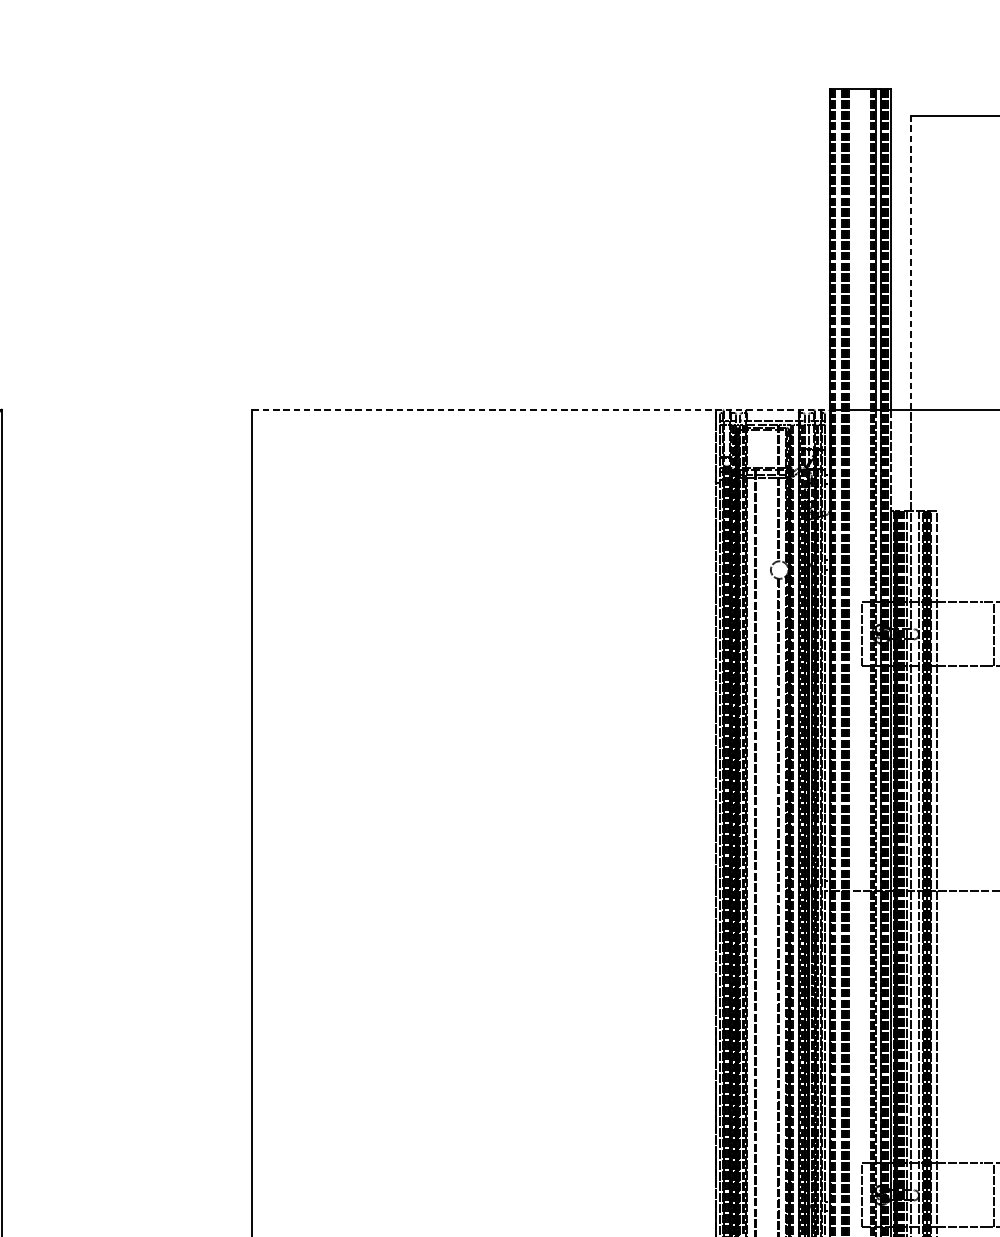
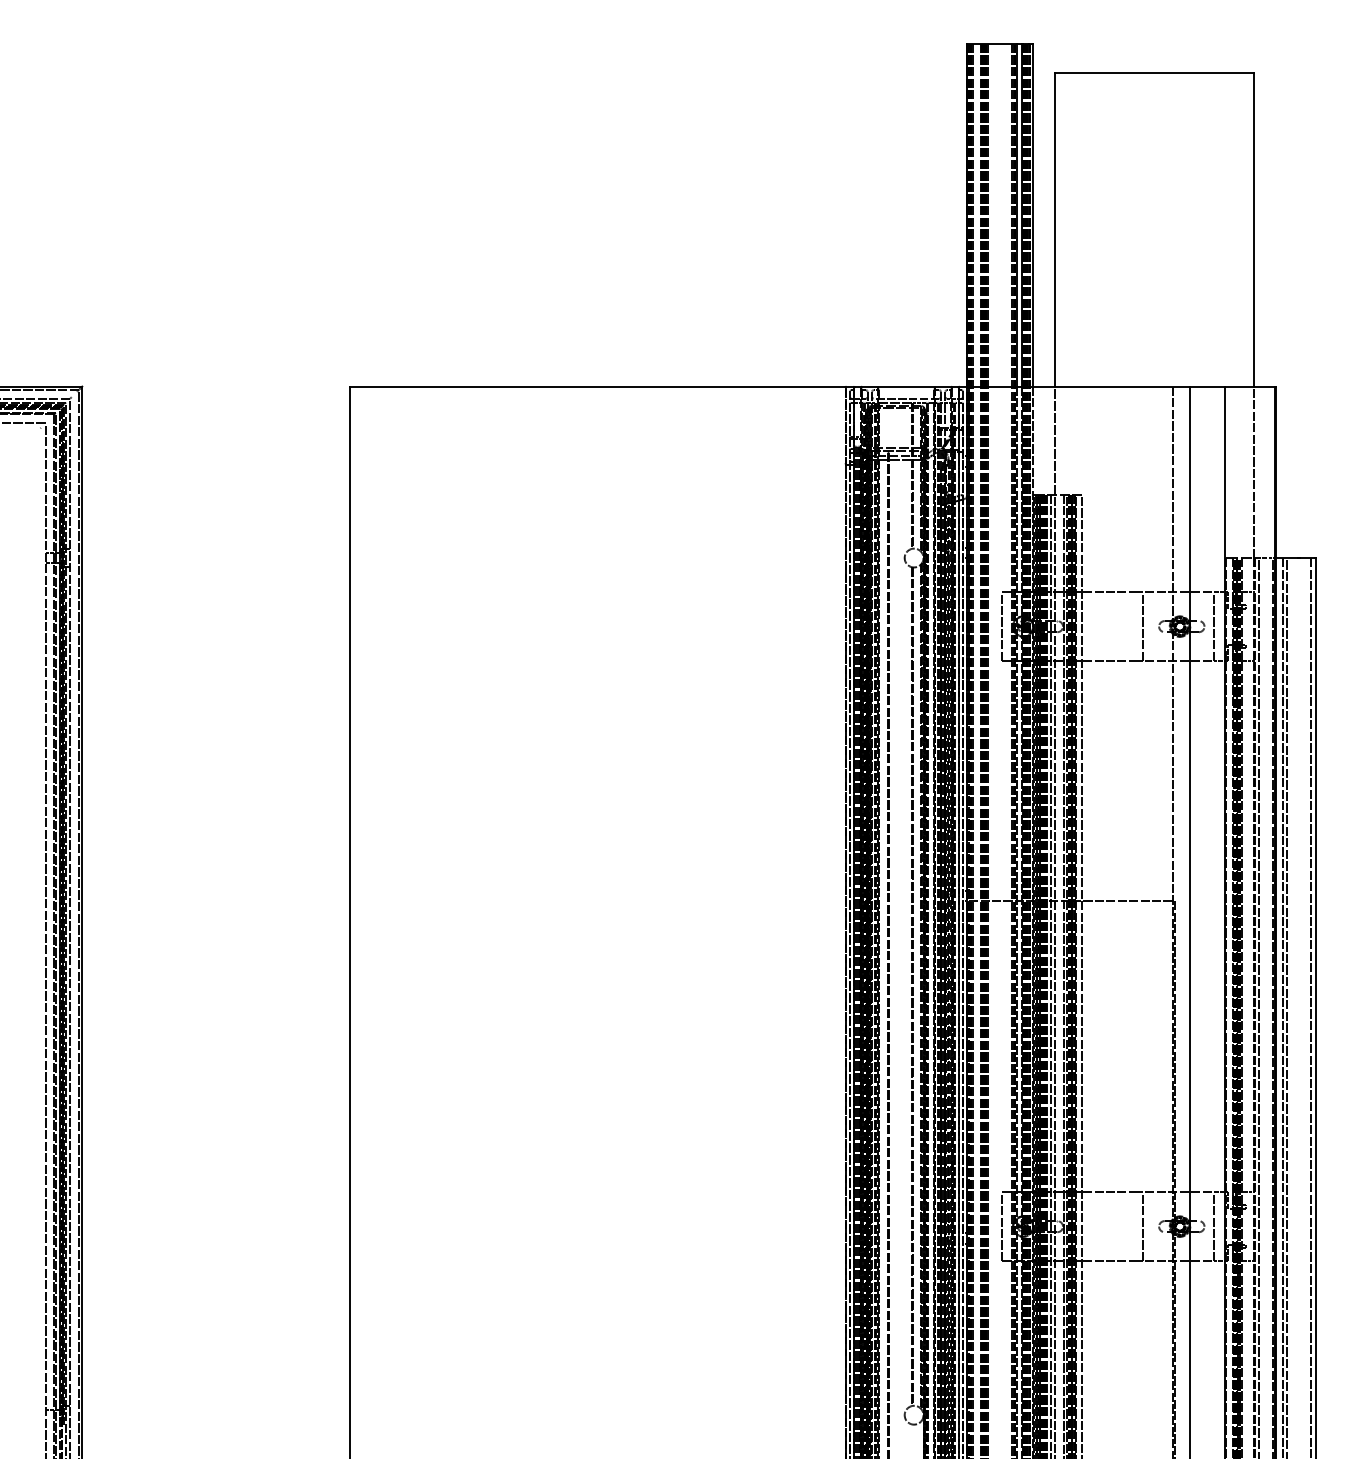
line: (910, 262) -> (1054, 229), dashed -> solid
line: (540, 409) -> (658, 386), dashed -> solid

